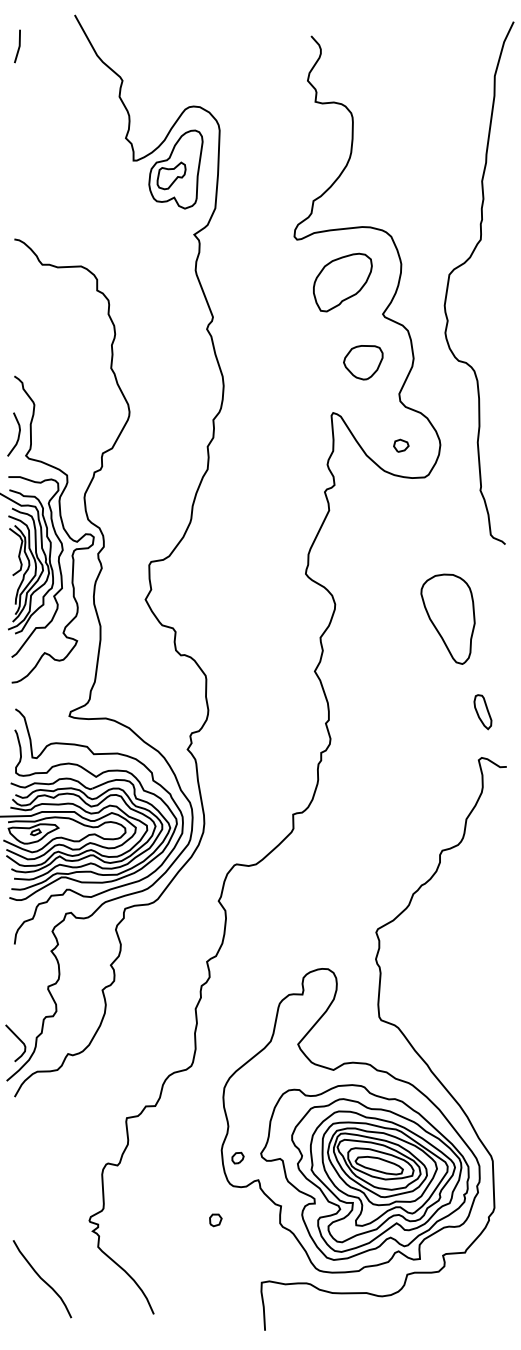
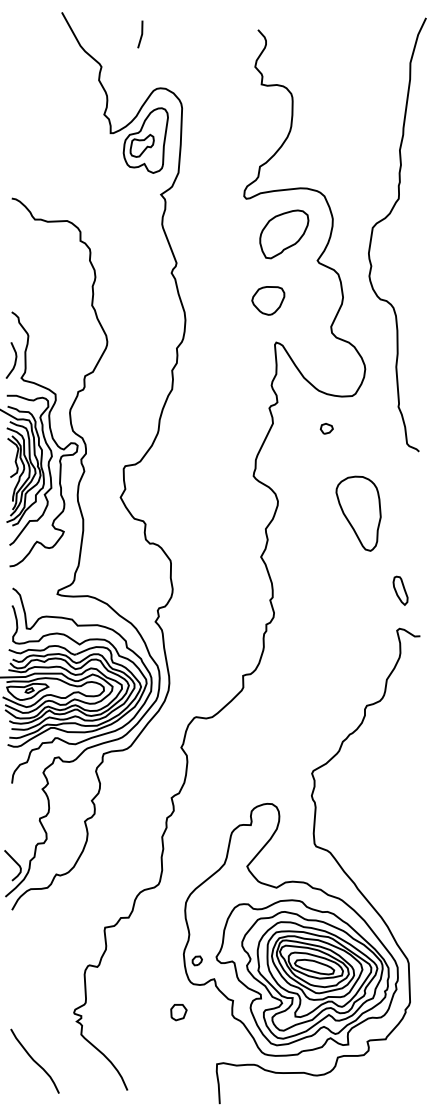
line: (18, 46) -> (141, 34), moved
part: (363, 362) -> (268, 300), moved
part: (400, 445) -> (326, 428), moved
part: (447, 618) -> (358, 513), moved
part: (215, 1220) -> (178, 1012), size x1.6

